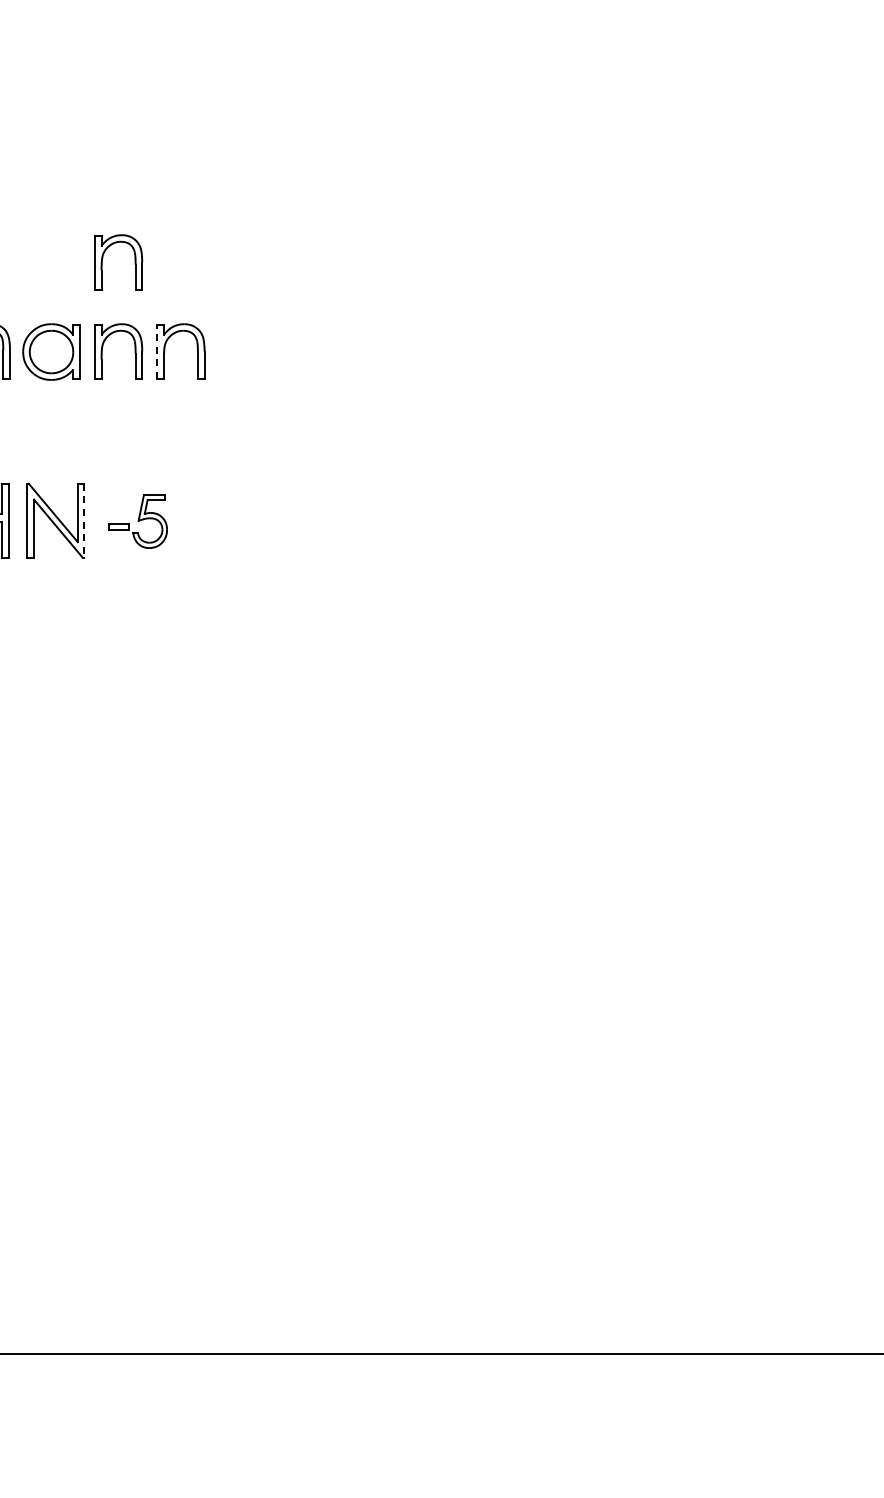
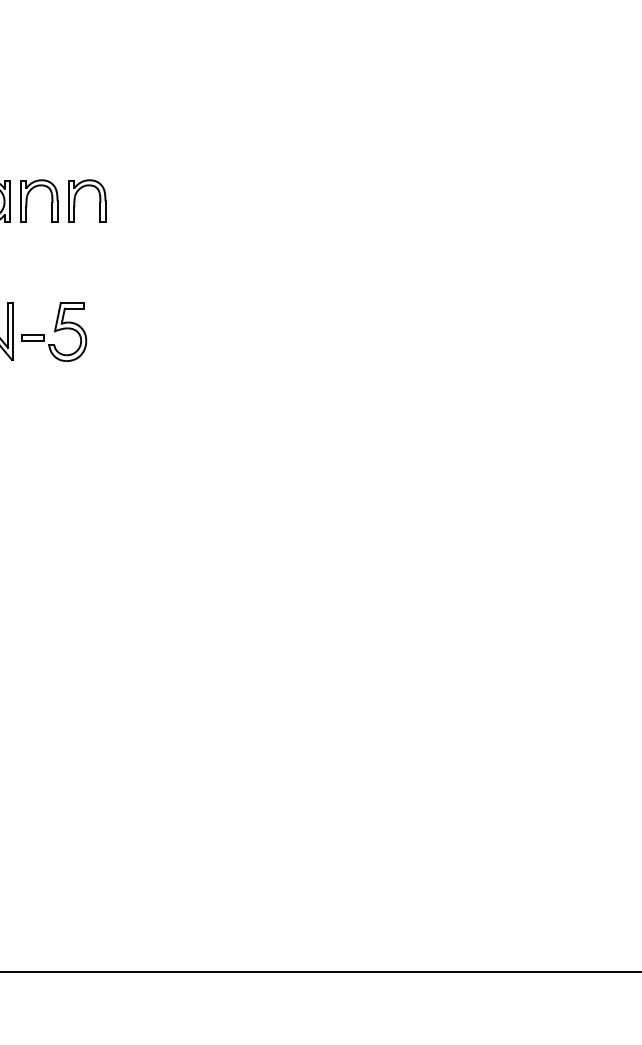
part: (103, 258) -> (27, 129), removed
line: (157, 352) -> (69, 202), dashed -> solid
line: (84, 520) -> (13, 331), dashed -> solid
part: (137, 521) -> (53, 331), size x1.43

